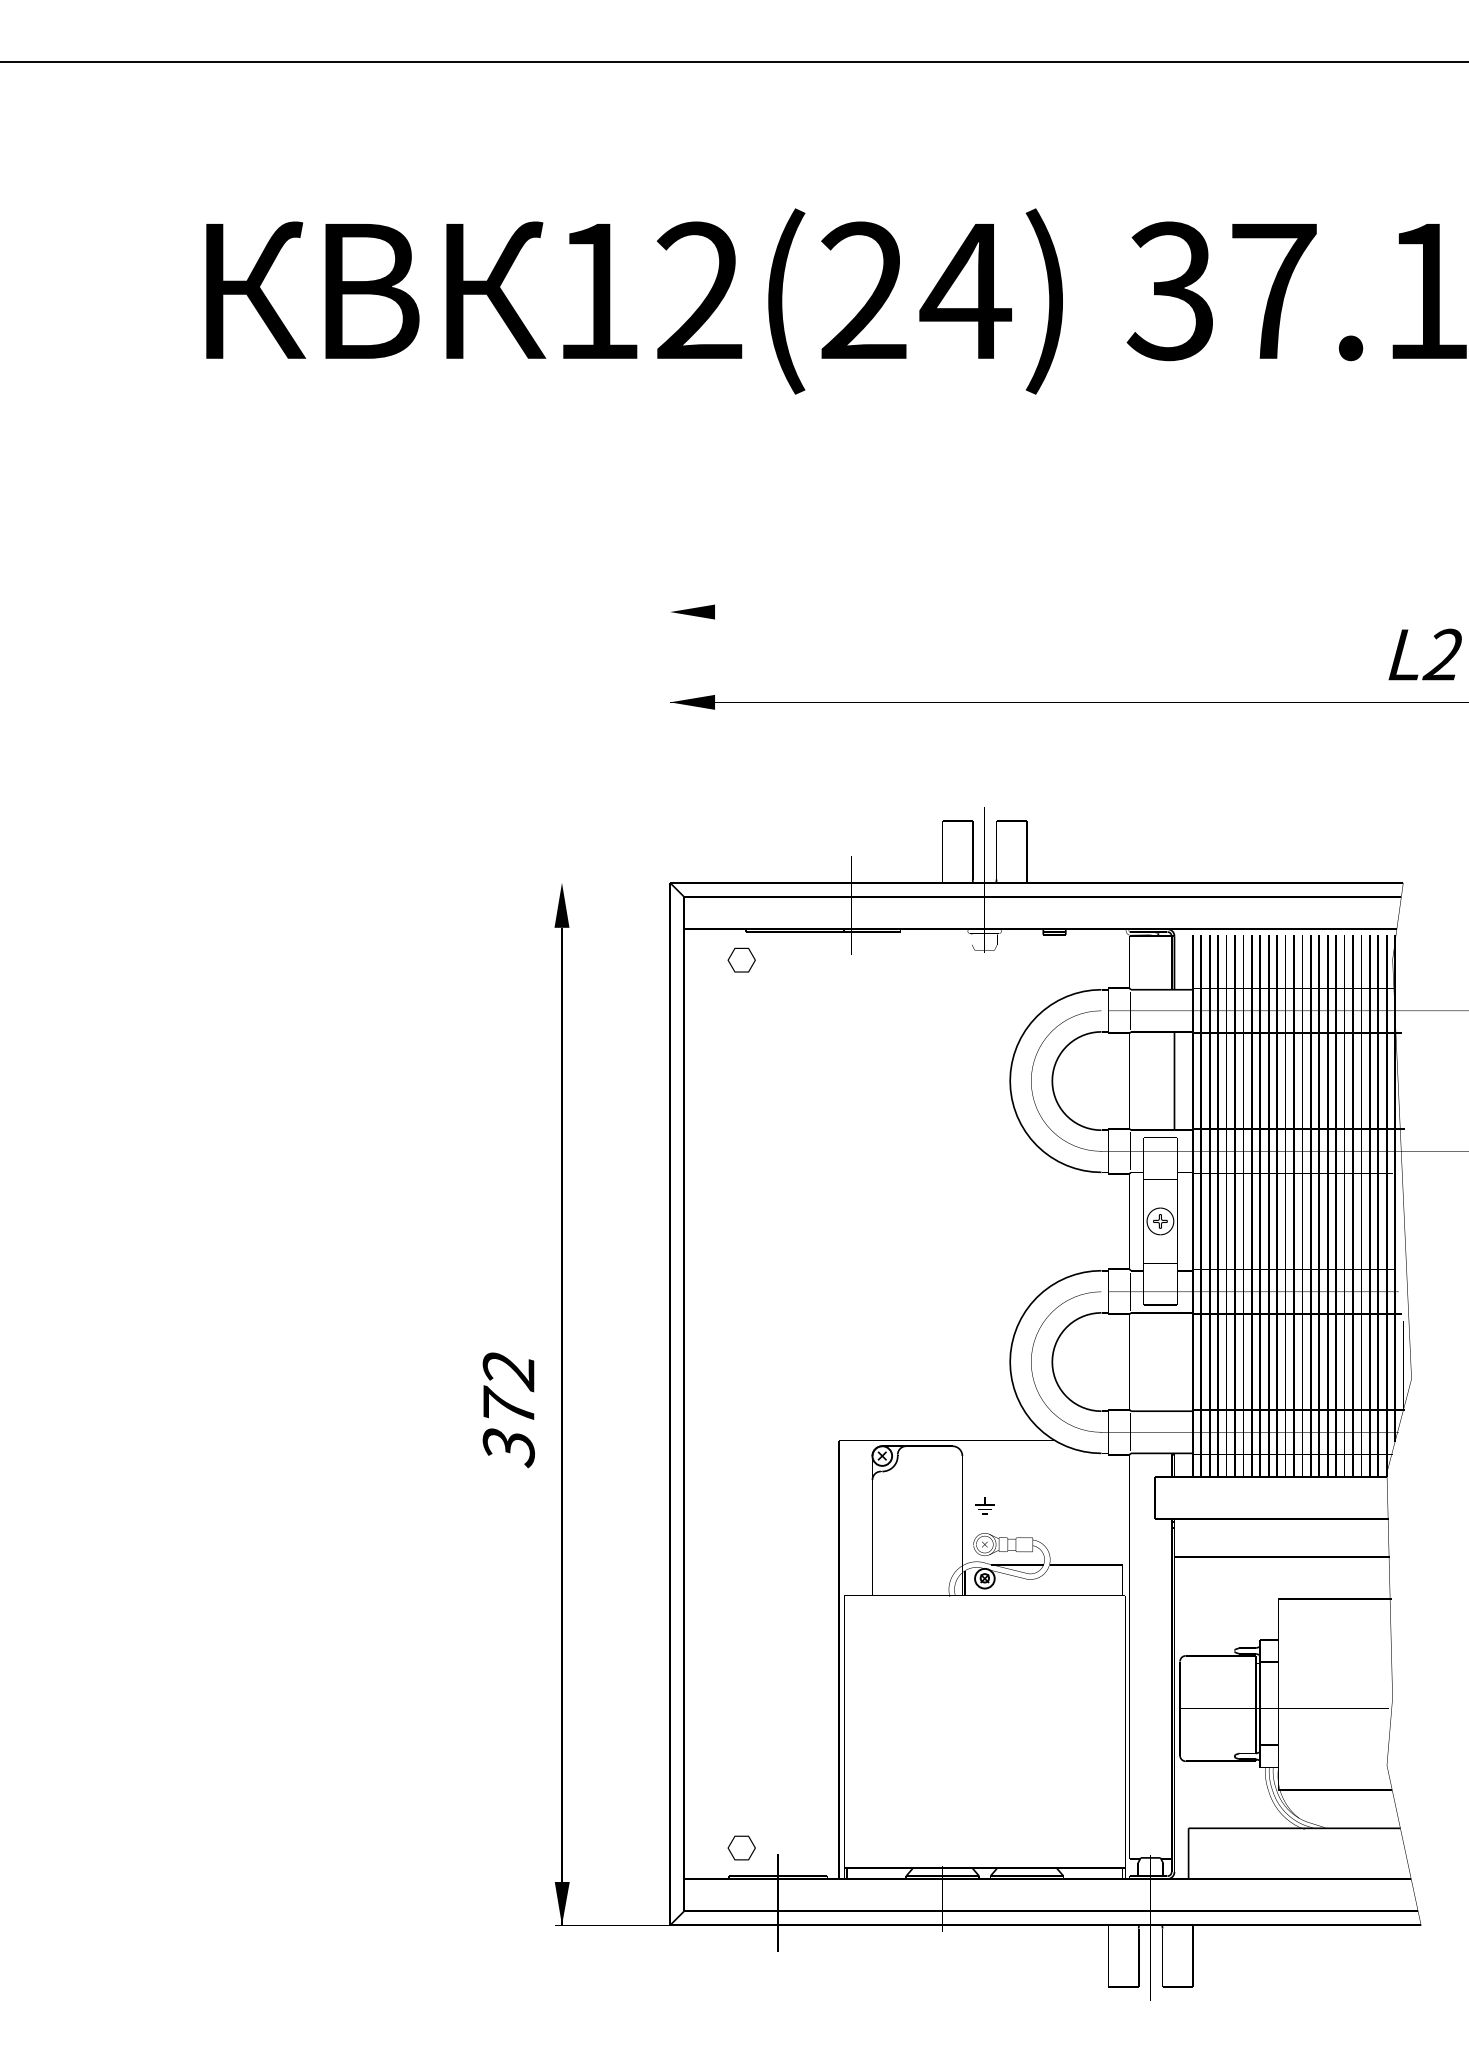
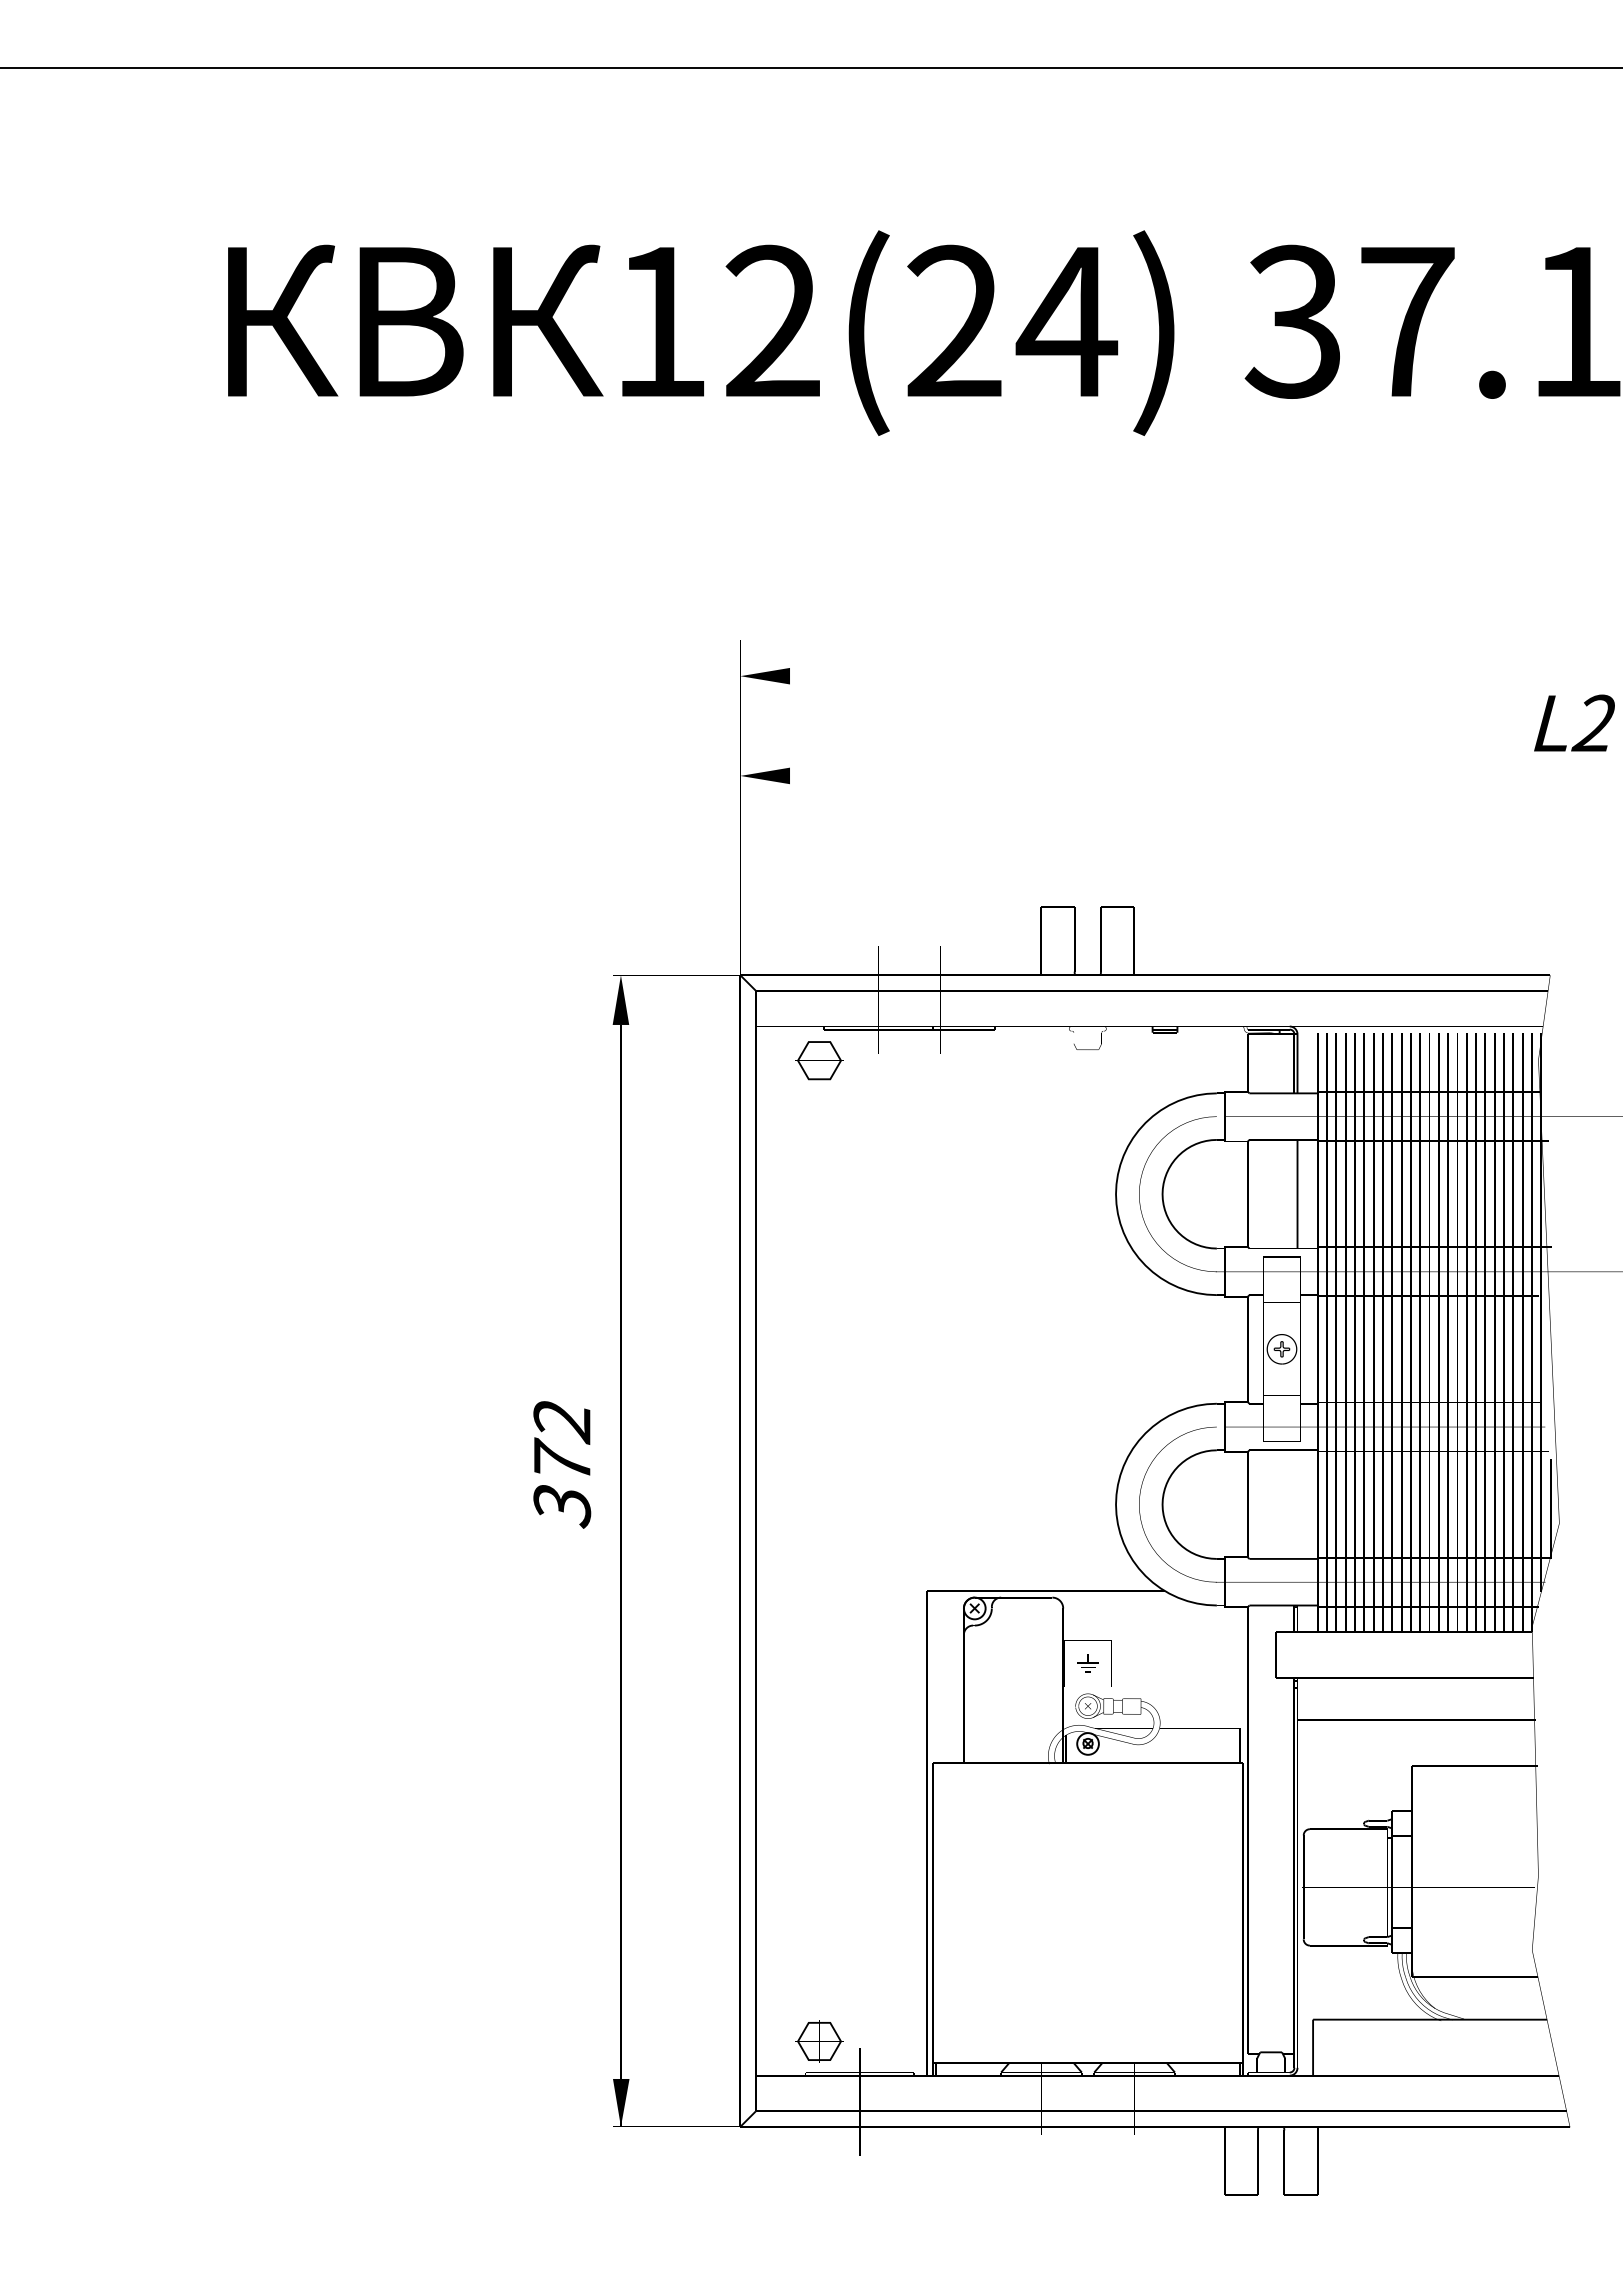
part: (741, 959) -> (819, 1060), size x1.43
text: (509, 1409) -> (562, 1464), moved
part: (741, 1848) -> (819, 2041), size x1.43

